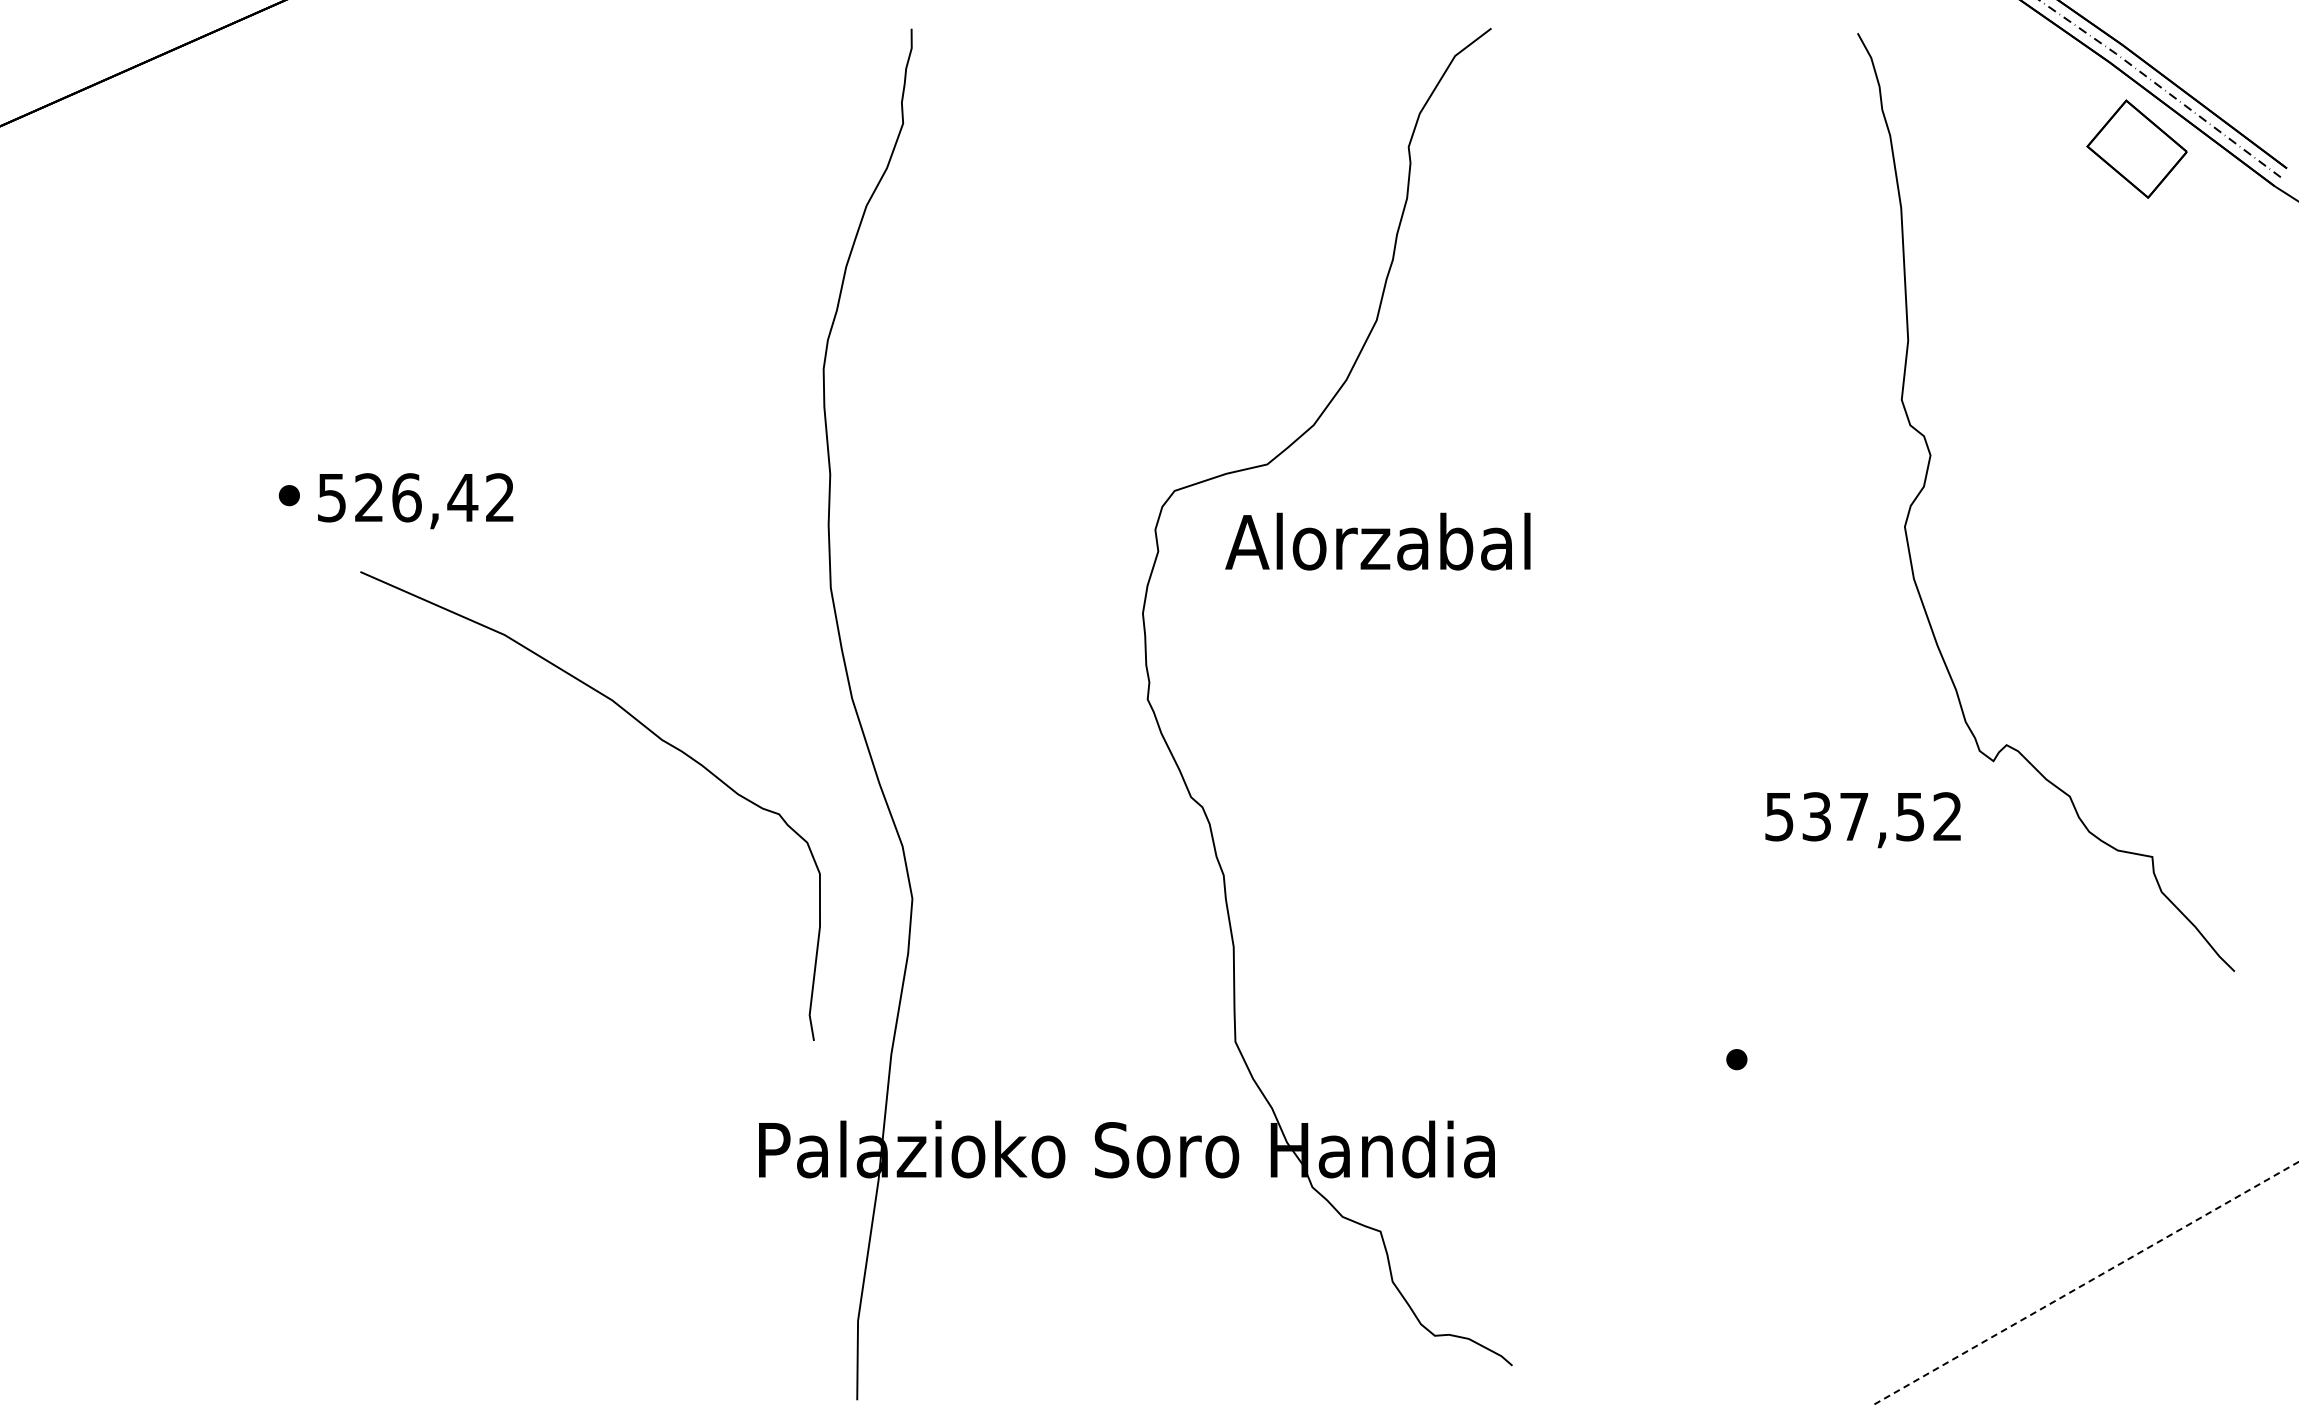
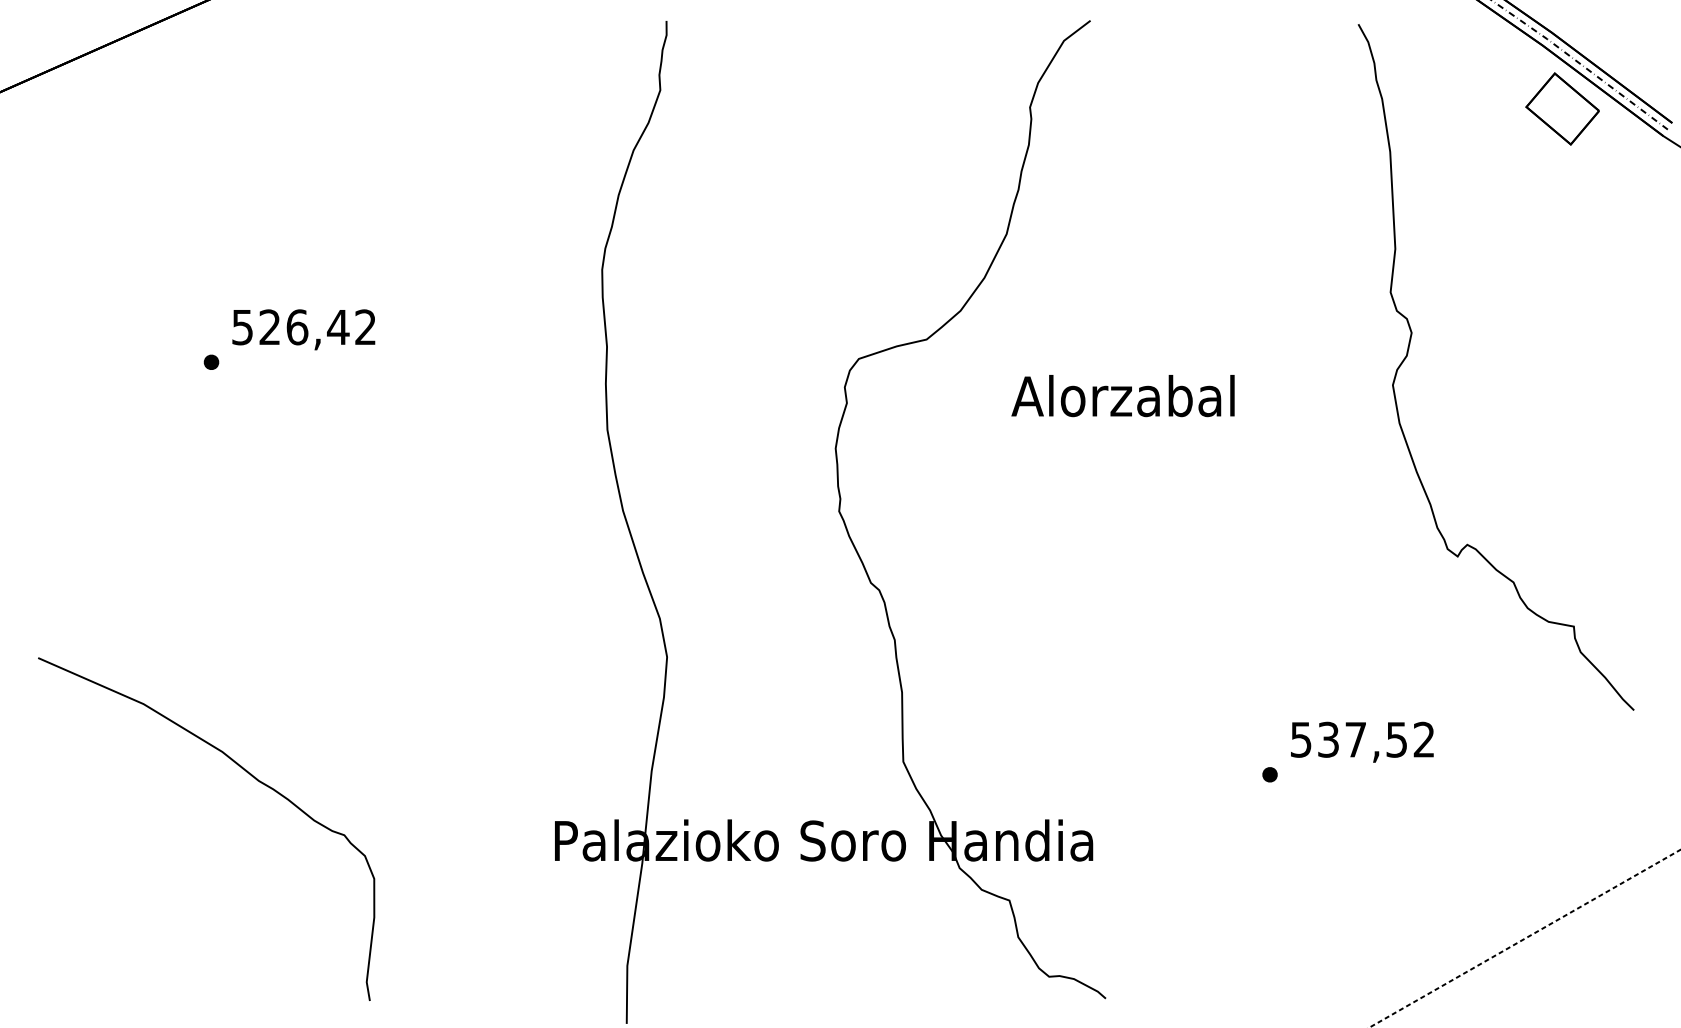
text: (415, 501) -> (303, 330), moved
text: (1377, 541) -> (1122, 395), moved
curve: (649, 731) -> (249, 774), moved
text: (1862, 820) -> (1361, 742), moved

